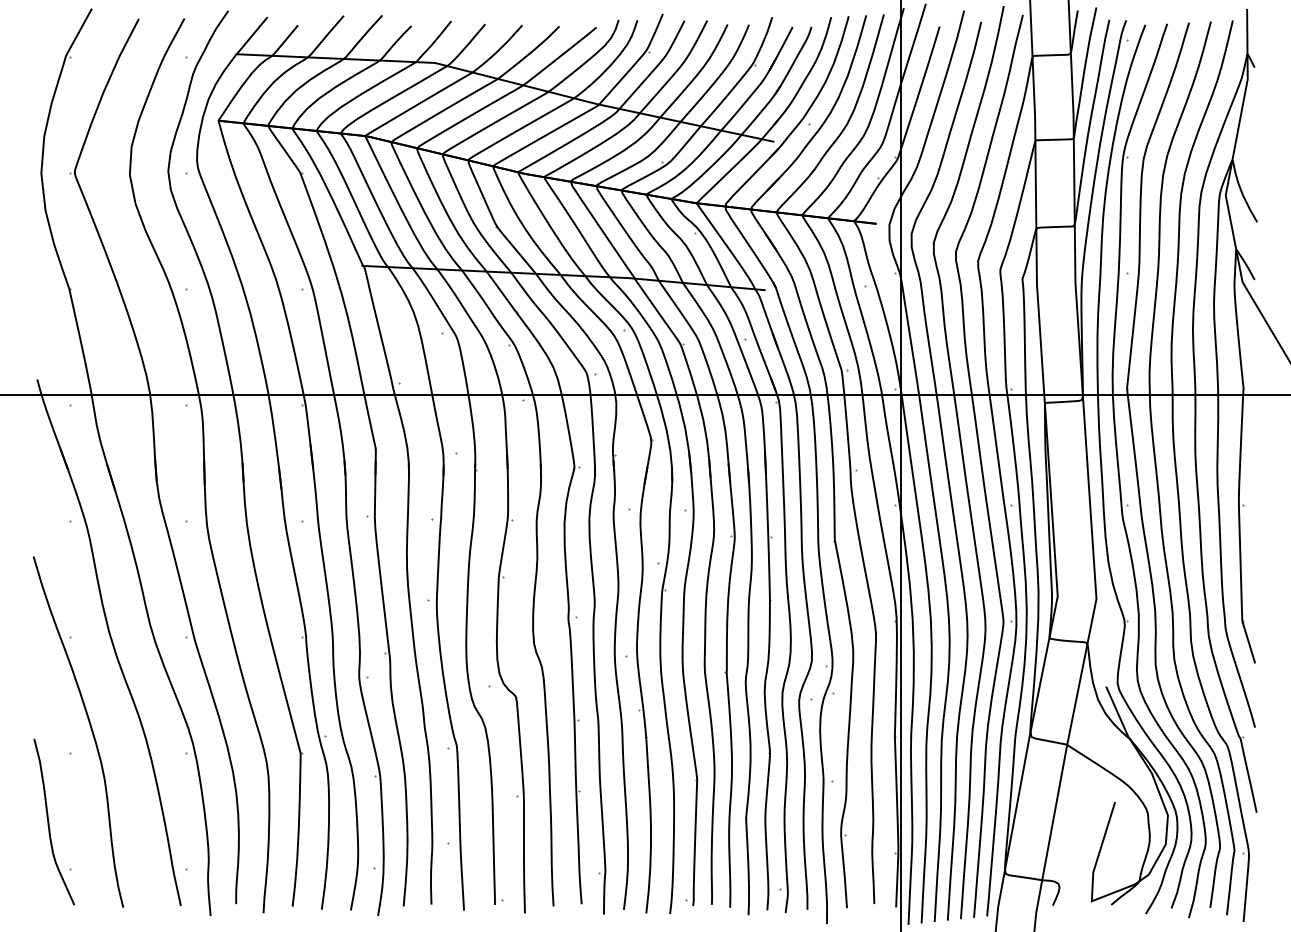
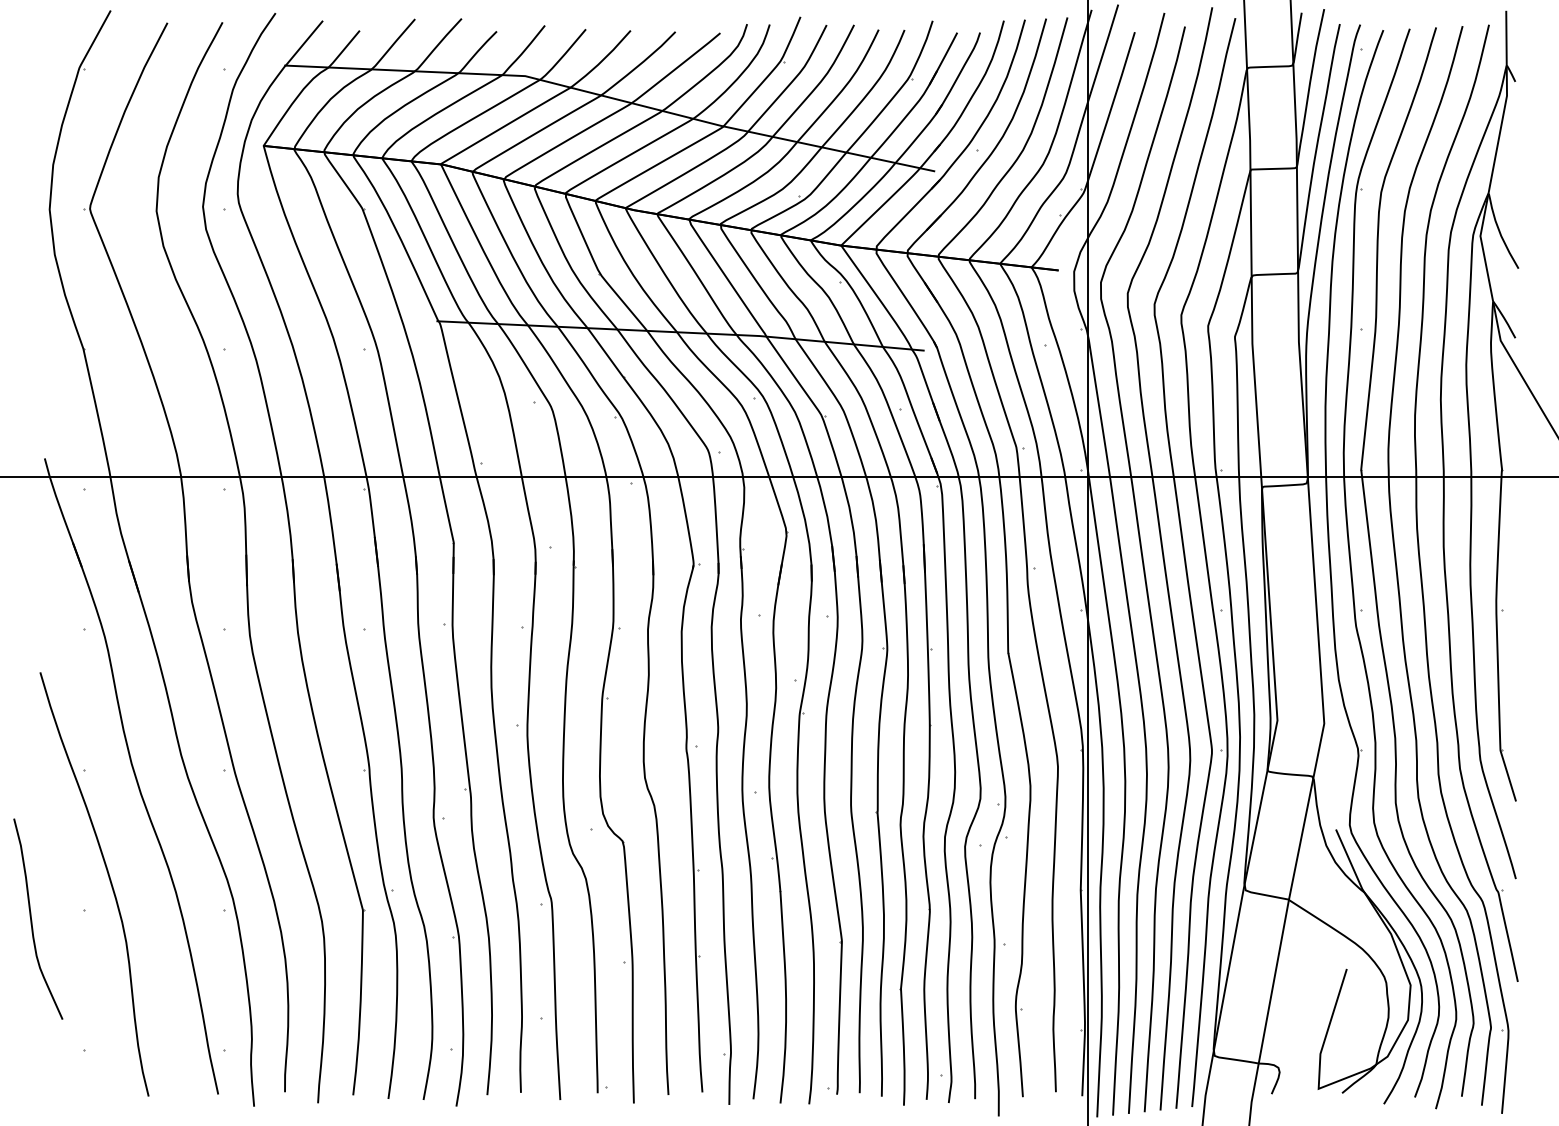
curve: (49, 823) -> (32, 920), moved

